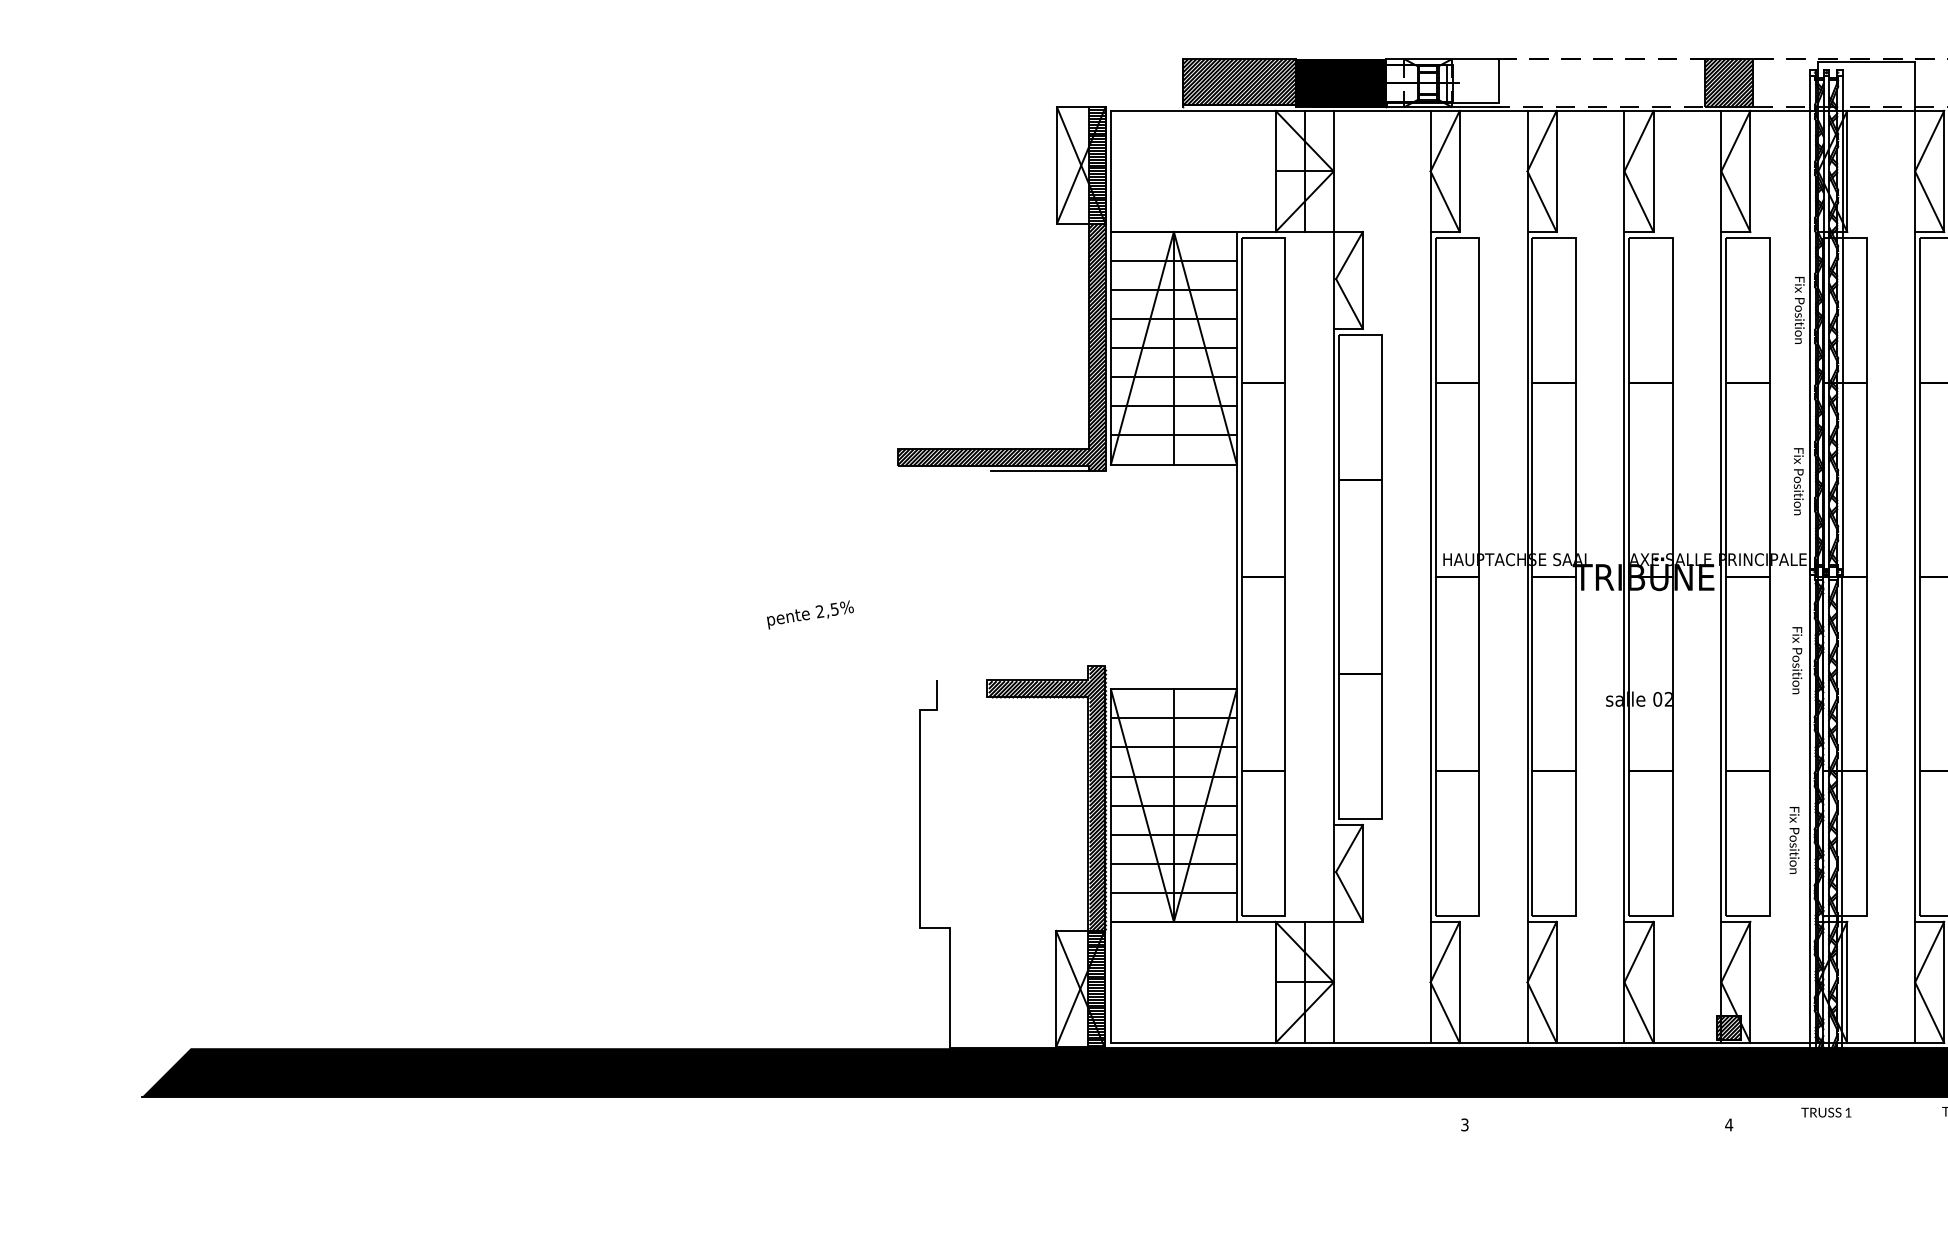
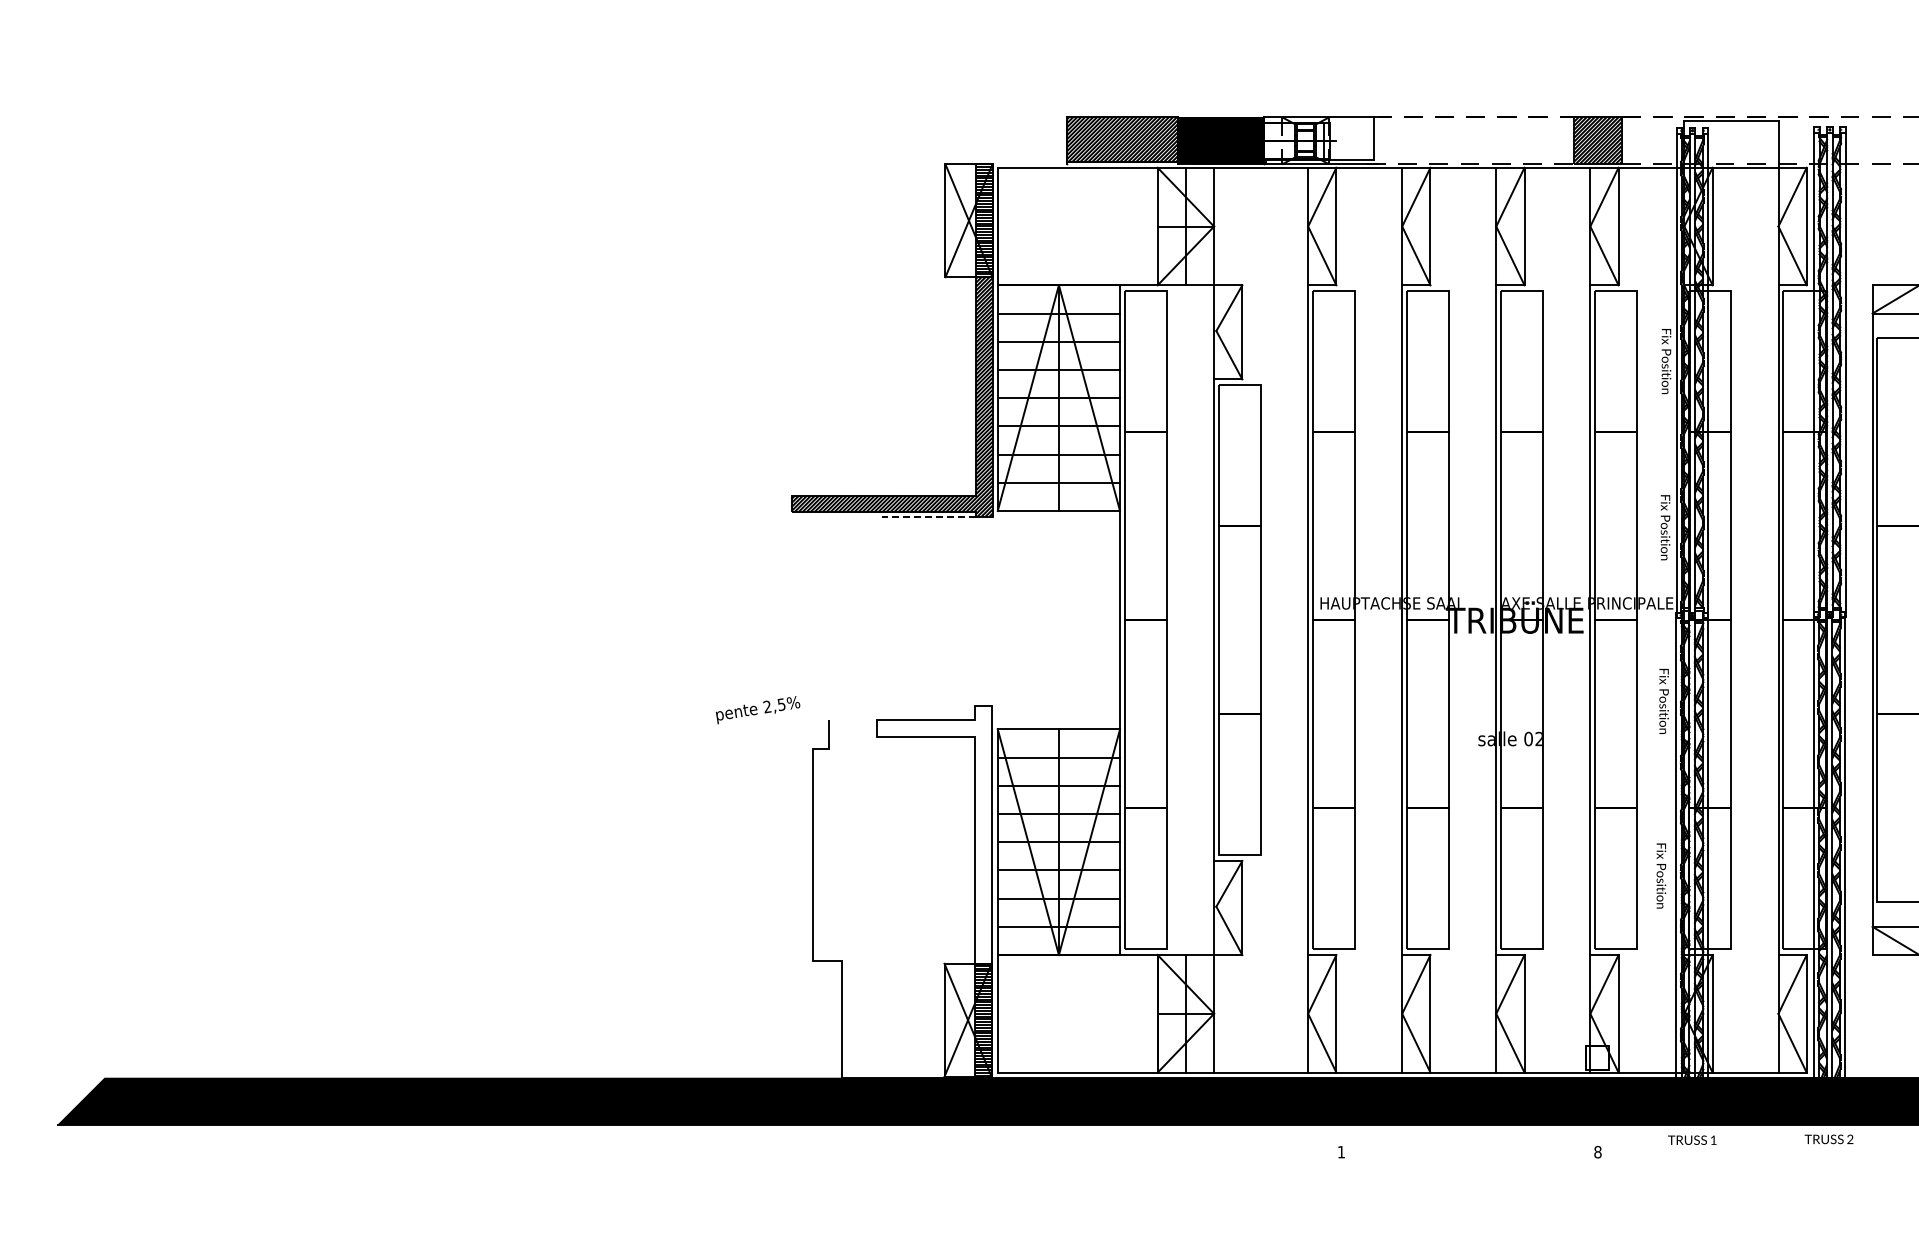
line: (1039, 471) -> (928, 517), solid -> dashed
text: (810, 615) -> (758, 710), moved
hatch: (1047, 799) -> (936, 836), removed
hatch: (1728, 1027) -> (1597, 1057), removed
text: (1463, 1124) -> (1340, 1151), 3 -> 1
text: (1728, 1125) -> (1597, 1152), 4 -> 8

